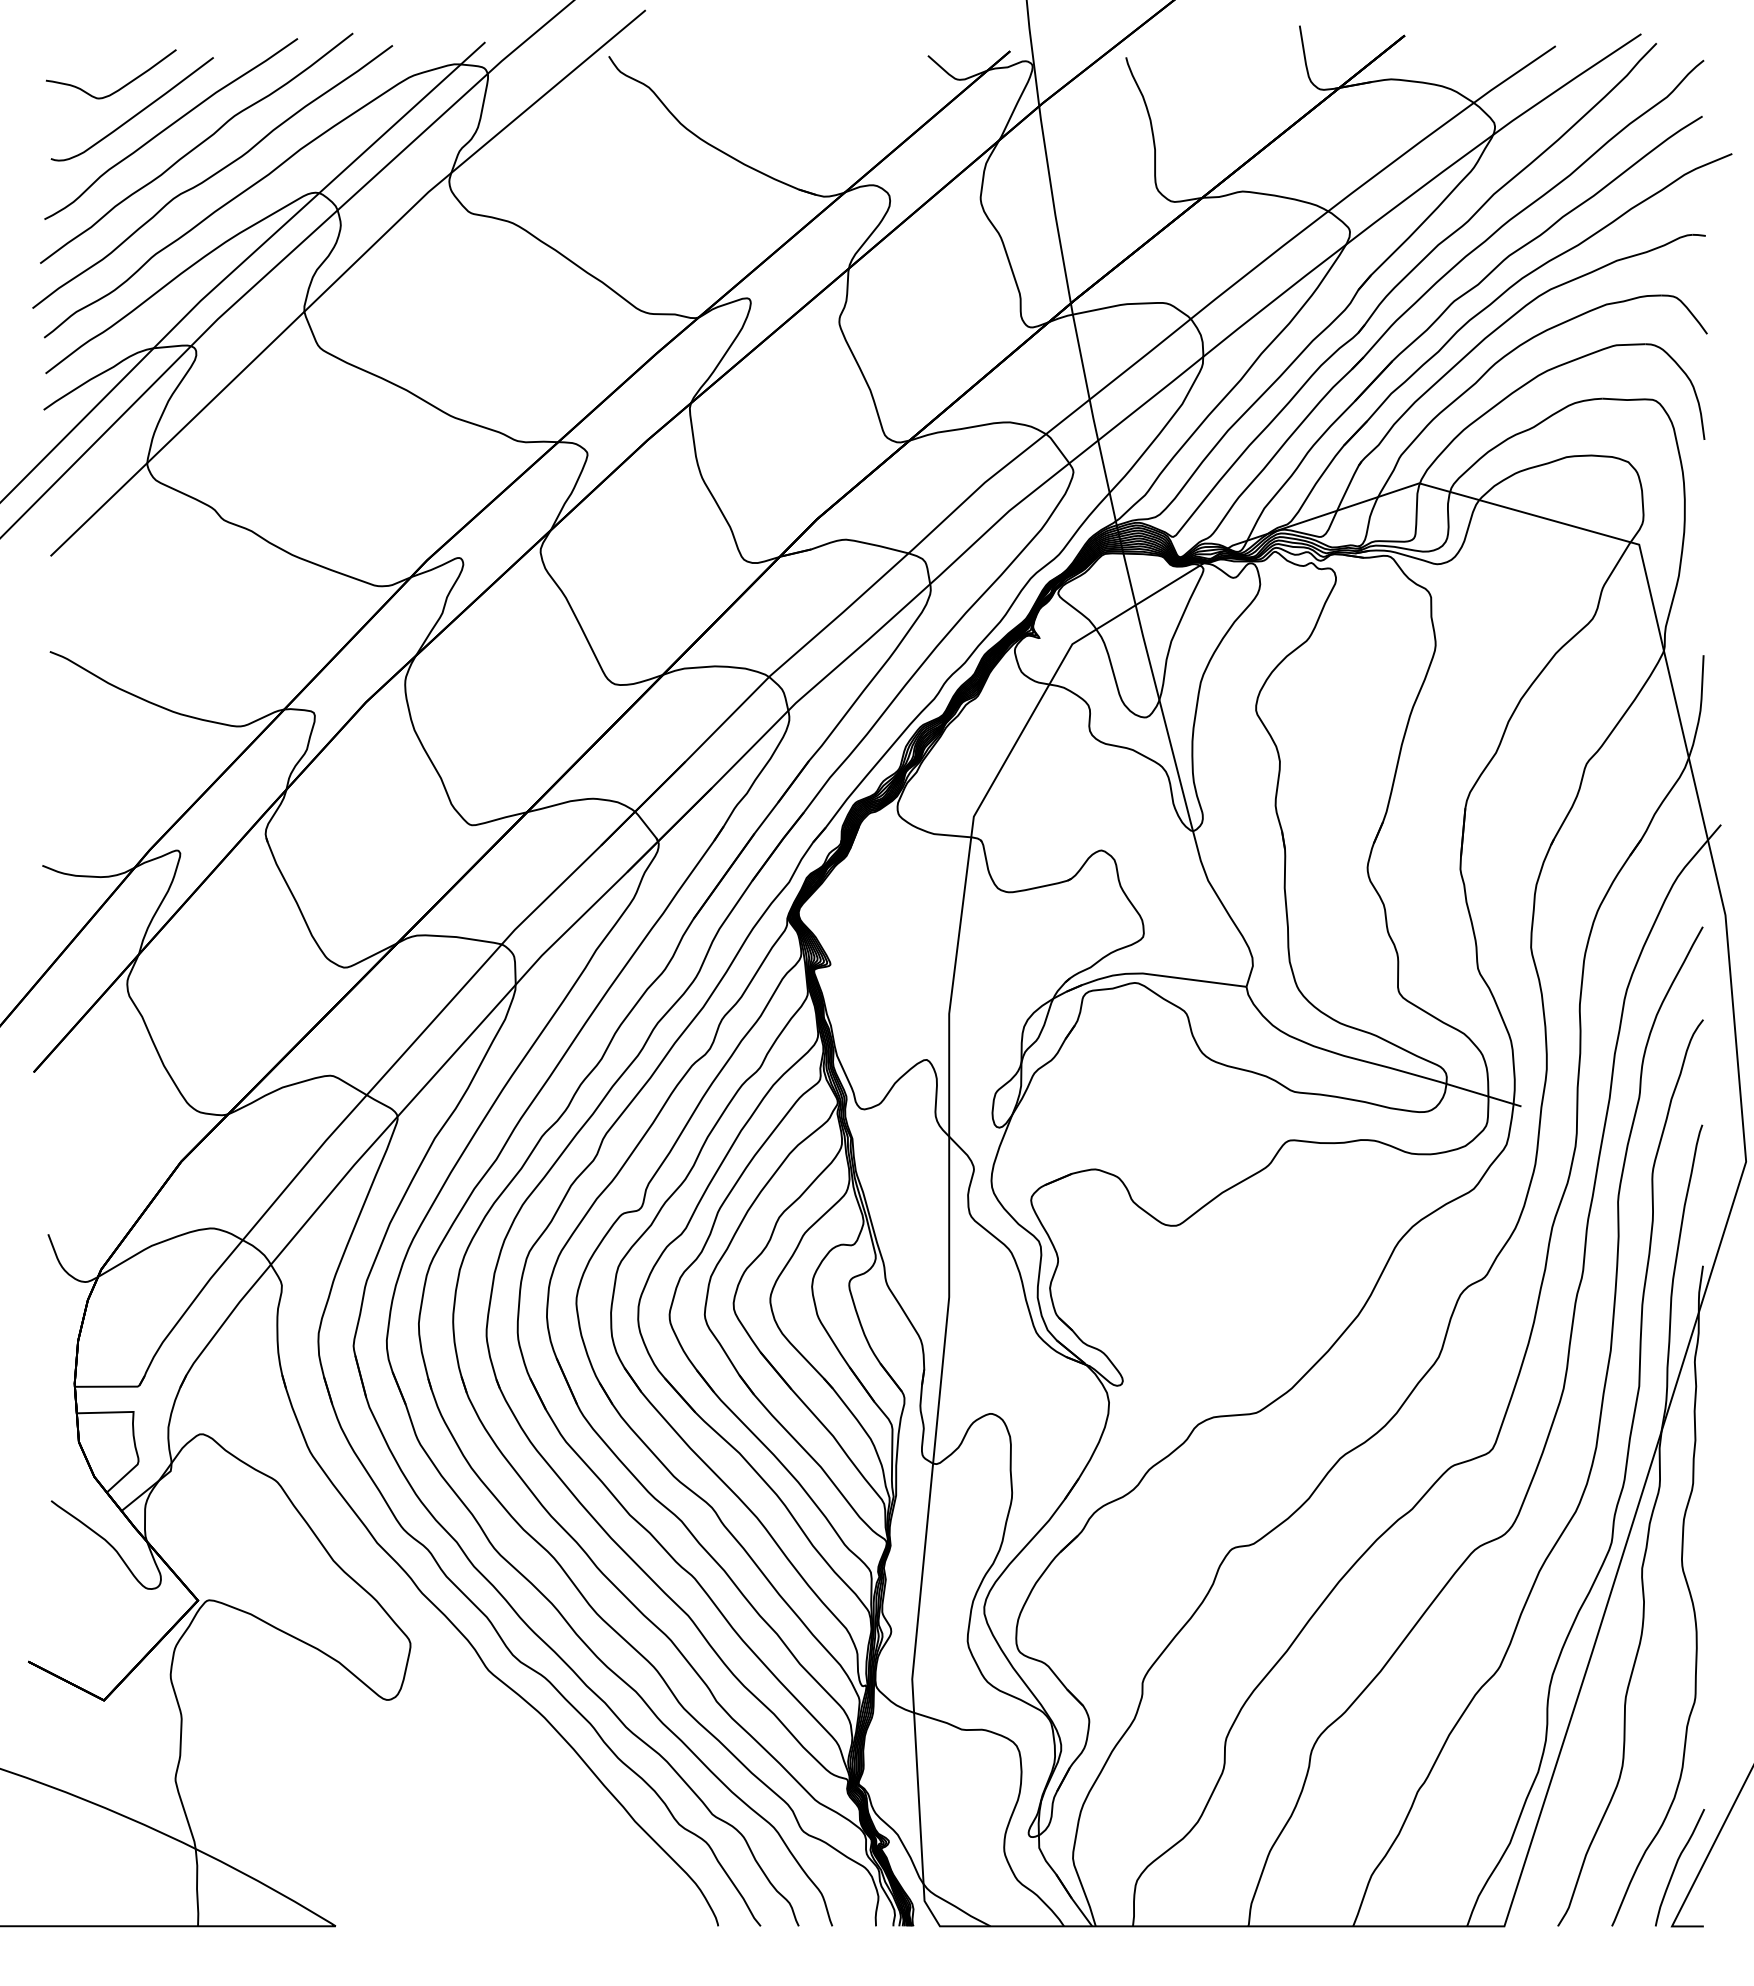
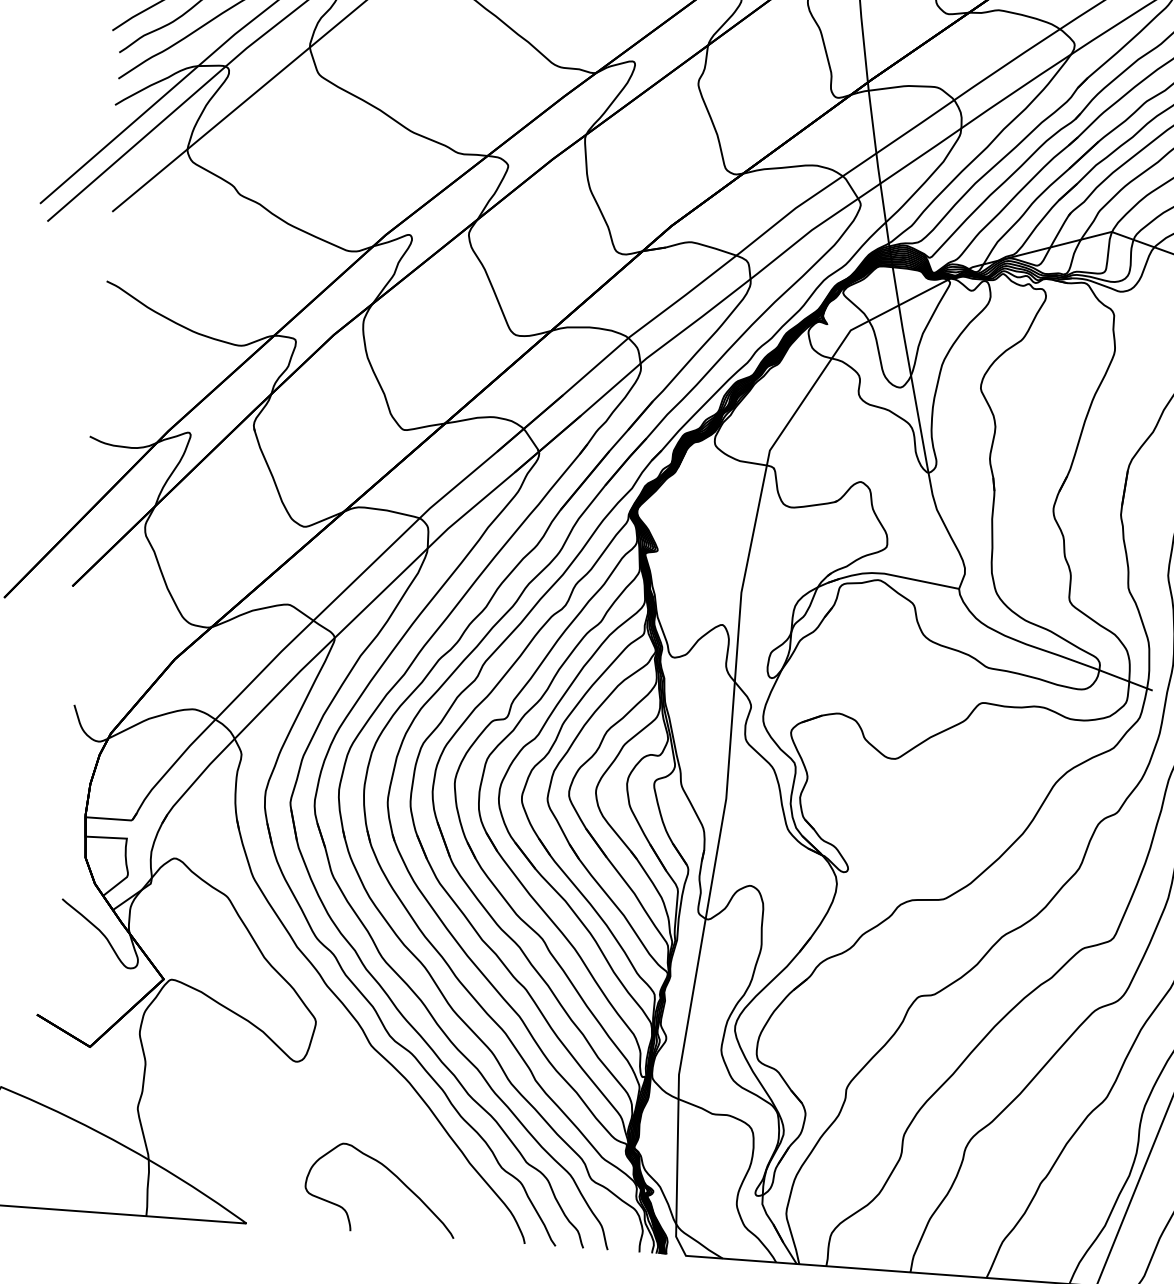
curve: (532, 1845) -> (393, 1175), added

